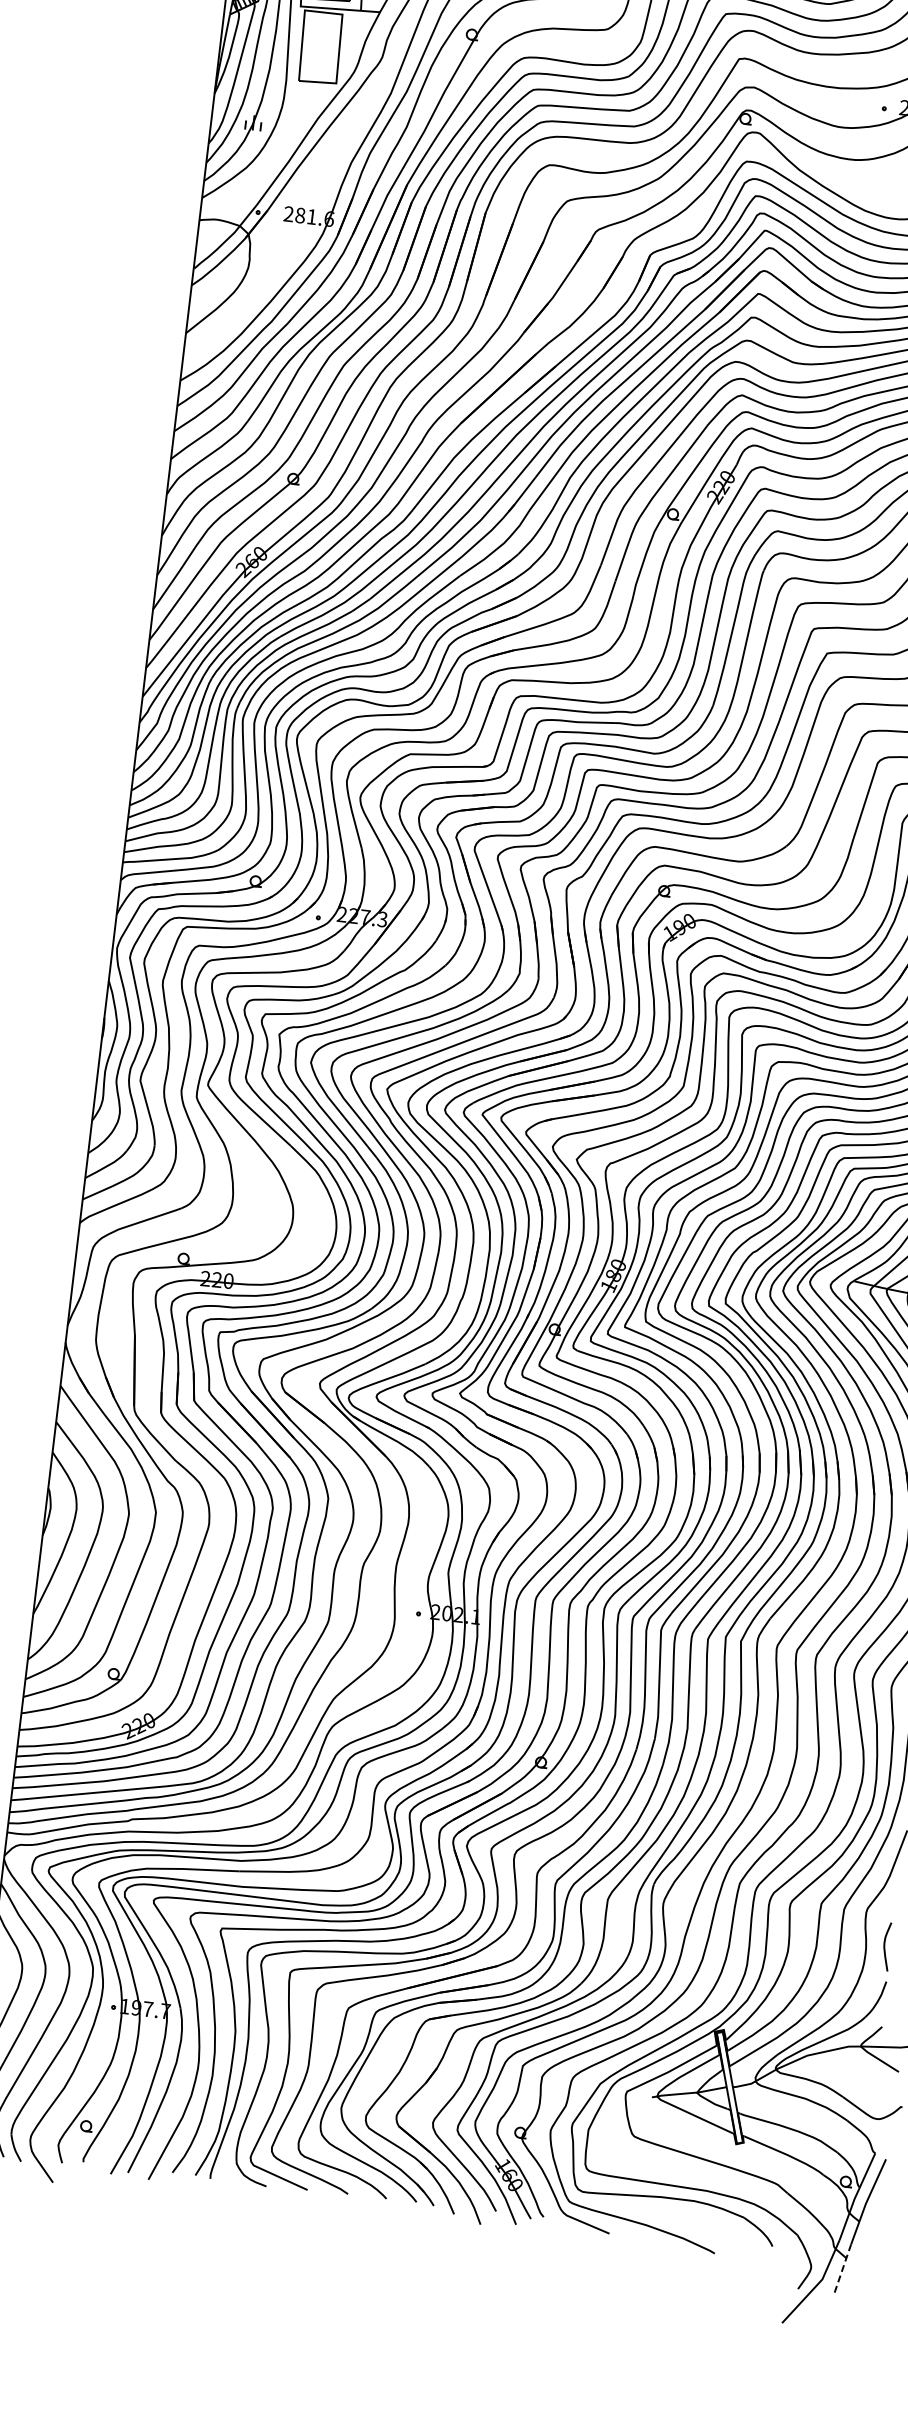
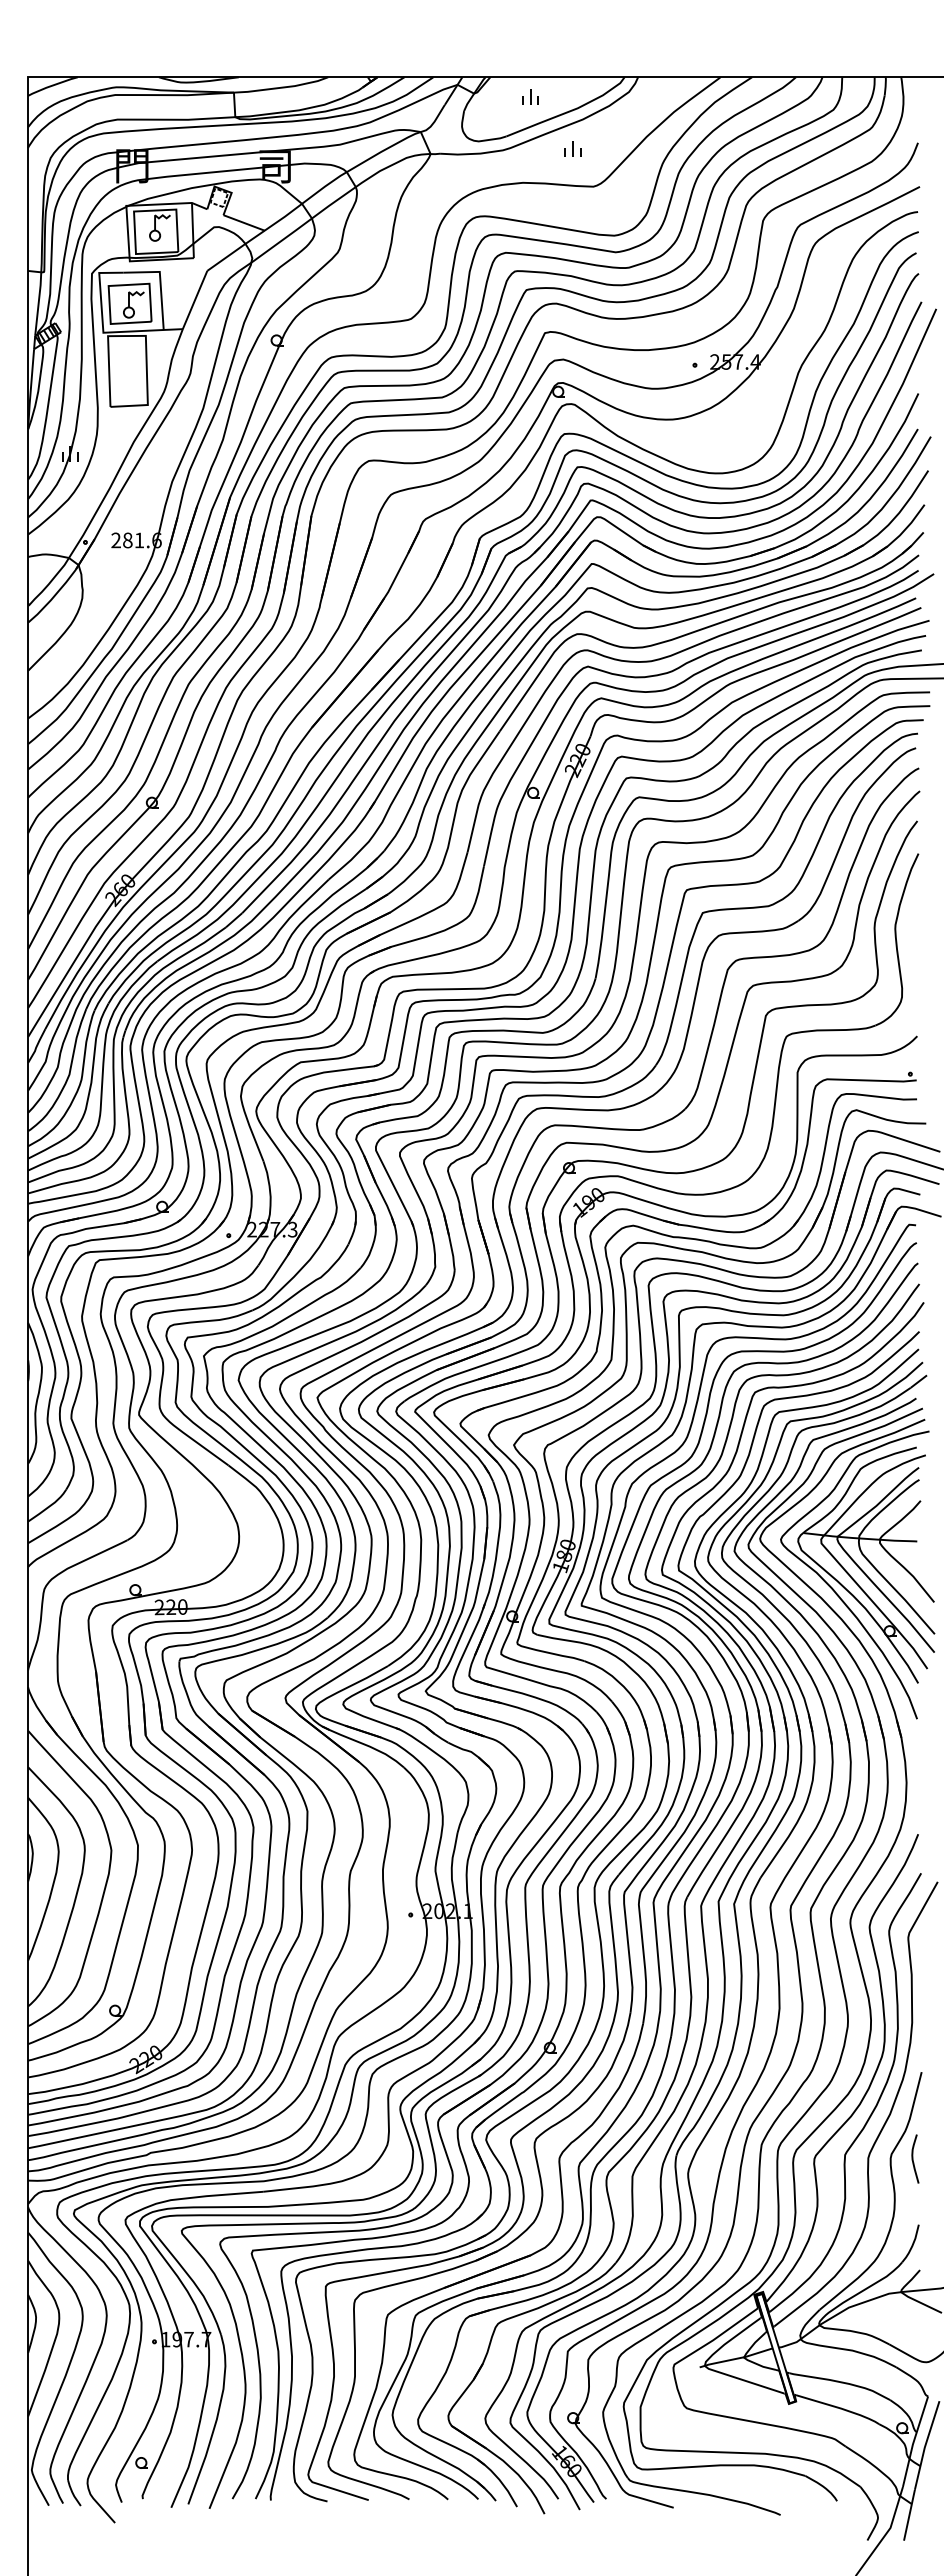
curve: (885, 1946) -> (913, 2158), moved
line: (842, 2269) -> (909, 2515), dashed -> solid

